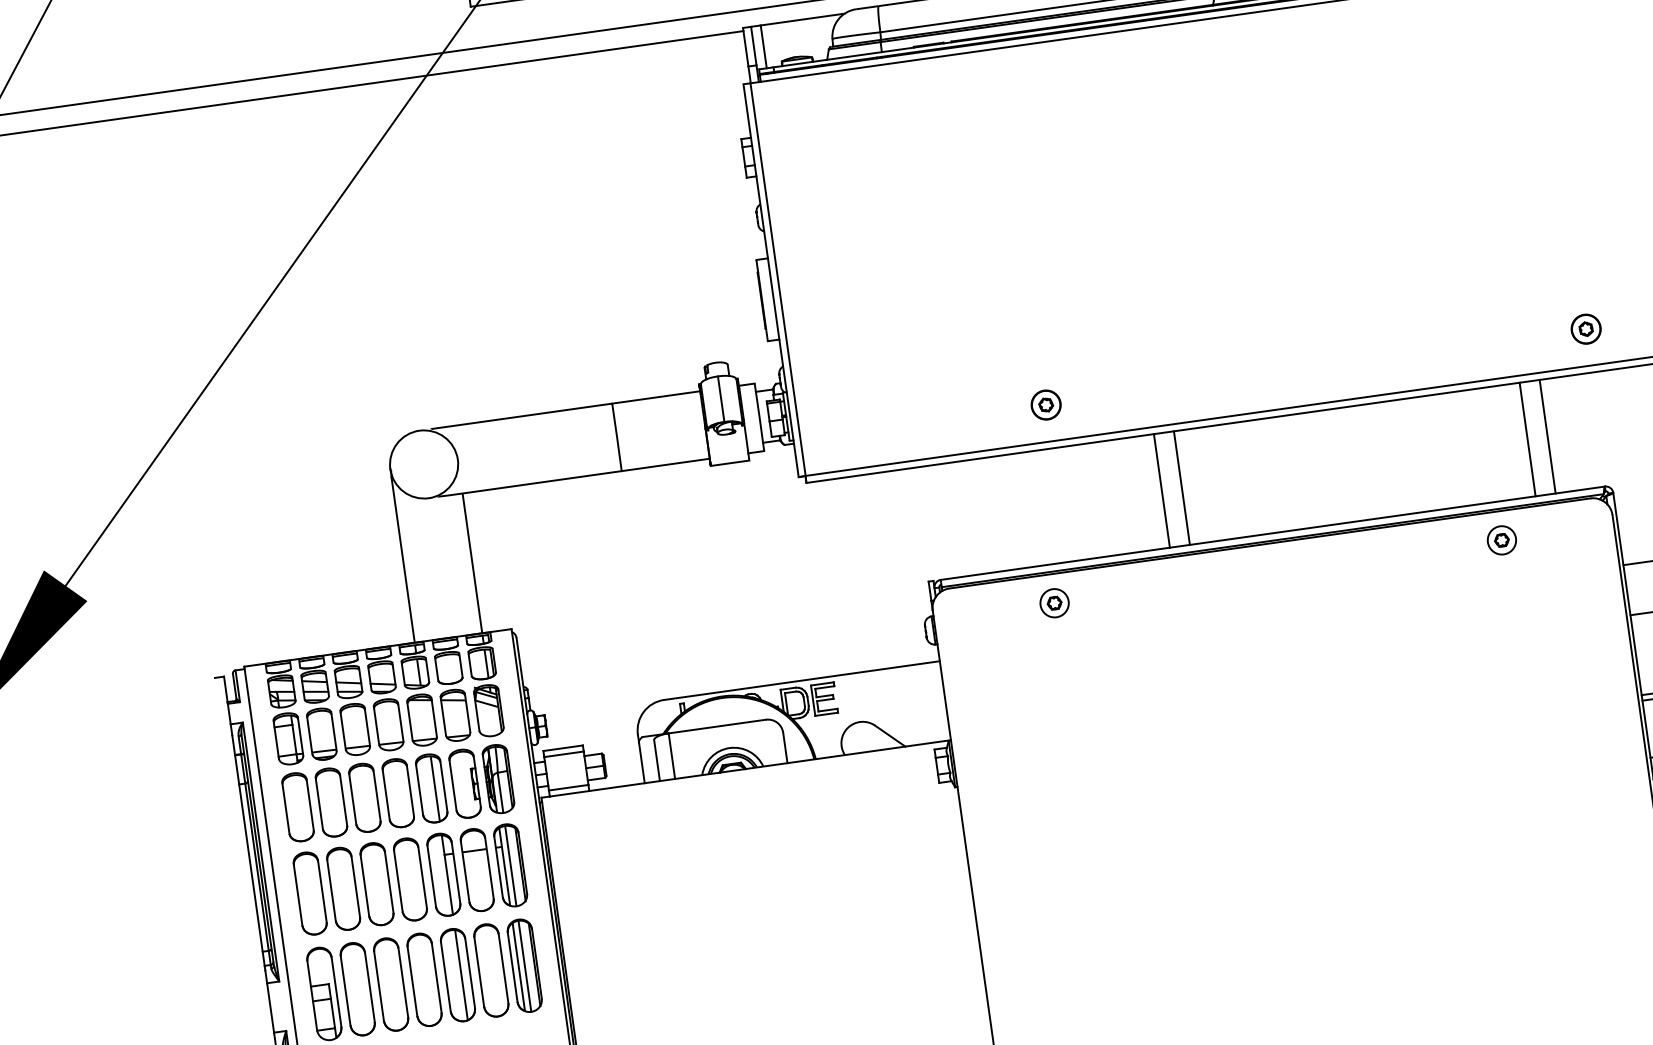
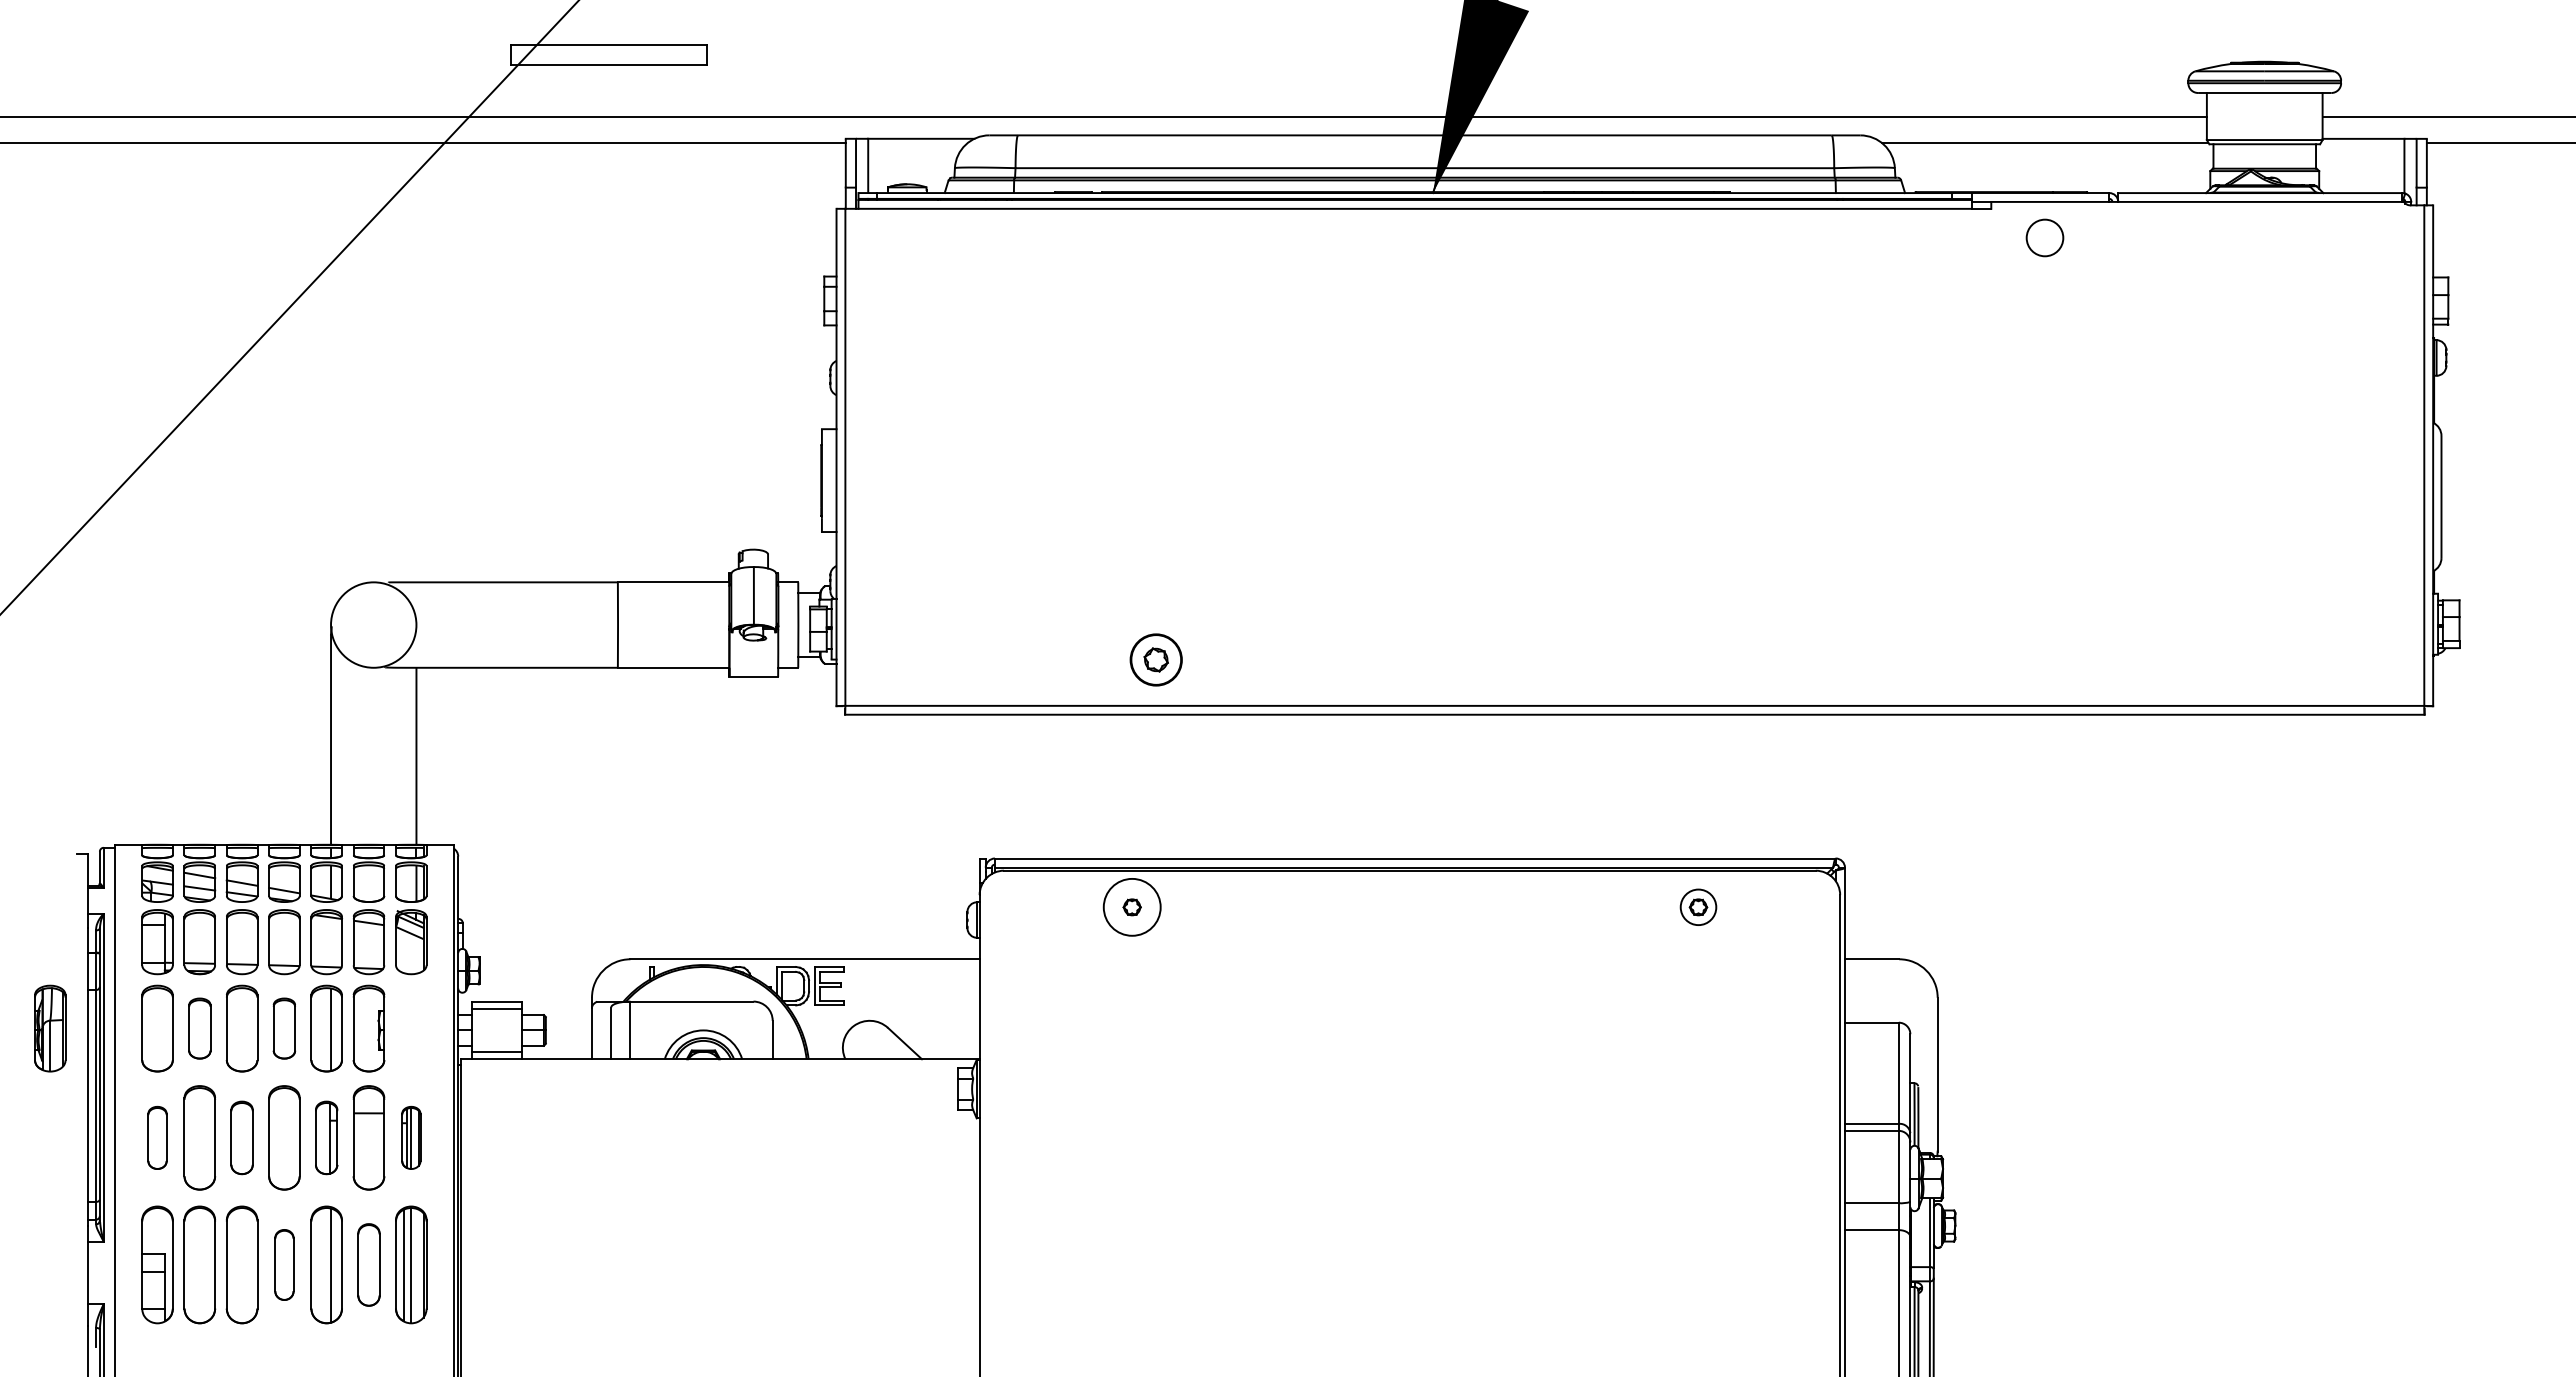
part: (1585, 328) -> (1839, 659), removed
part: (1046, 404) -> (1156, 659), size x1.4
line: (1547, 436) -> (1773, 786), removed
line: (1528, 439) -> (1748, 786), removed
line: (1182, 488) -> (1310, 786), removed
line: (1162, 490) -> (1285, 786), removed
circle: (1054, 603) -> (1132, 907), size x1.6
part: (498, 778) -> (50, 1028), moved
part: (398, 793) -> (284, 1028), size x0.7
part: (331, 802) -> (199, 1028), size x0.7
part: (510, 865) -> (411, 1137), size x0.6
part: (443, 874) -> (326, 1137), size x0.7
part: (376, 883) -> (241, 1137), size x0.7
part: (310, 893) -> (157, 1137), size x0.6
part: (490, 970) -> (368, 1264), size x0.7
part: (424, 979) -> (284, 1264), size x0.6

